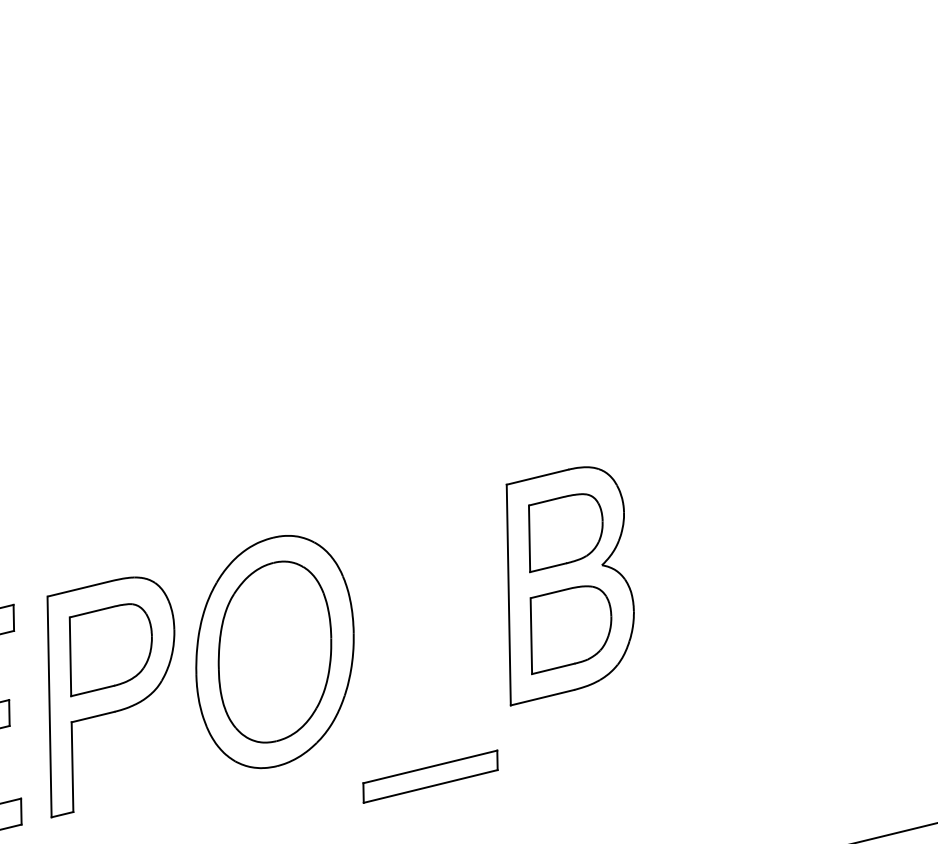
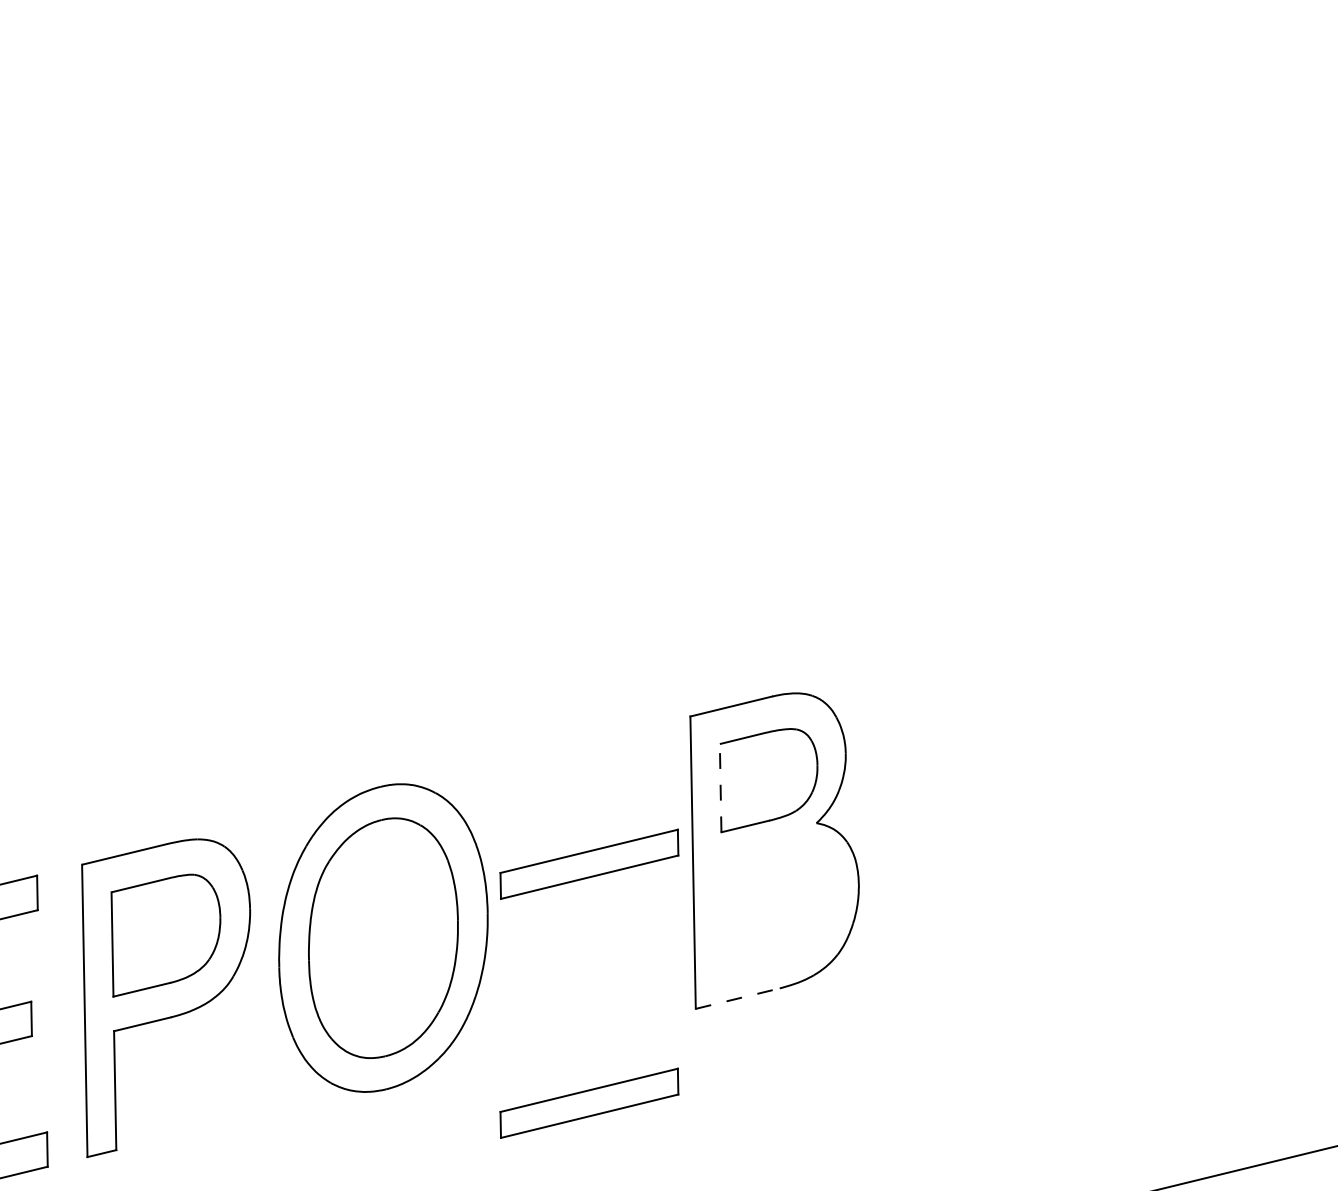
line: (529, 538) -> (720, 787), solid -> dashed
part: (430, 595) -> (589, 863), added
part: (570, 630) -> (775, 909), removed
line: (543, 697) -> (738, 998), solid -> dashed

